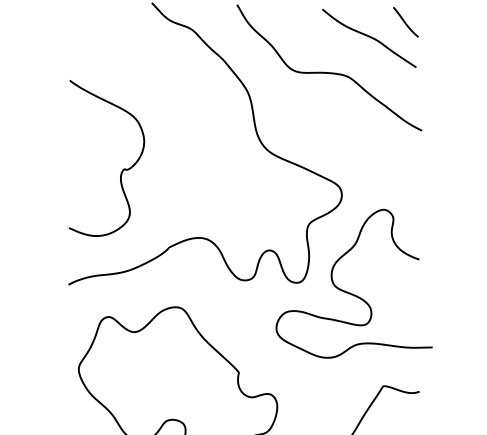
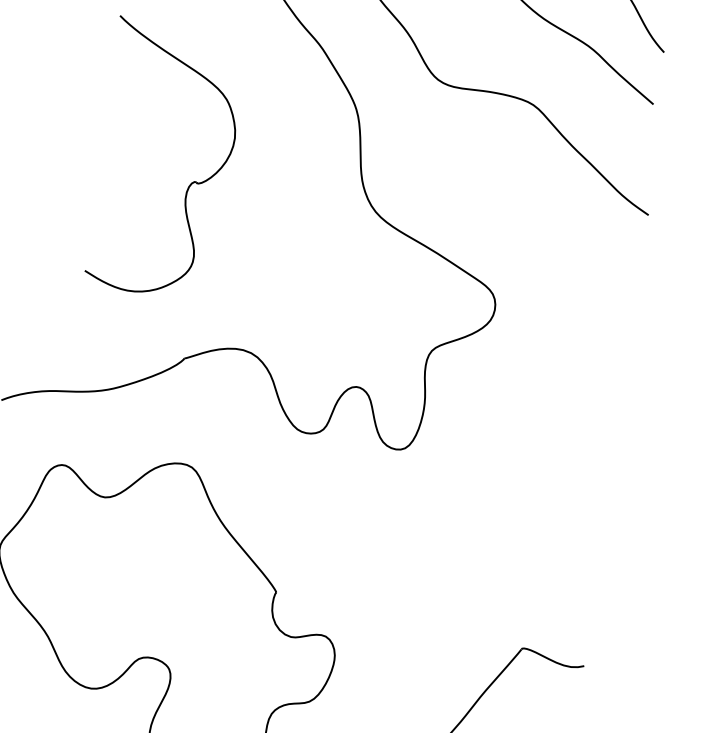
part: (122, 169) -> (190, 181), moved
curve: (350, 292) -> (487, 478), removed

